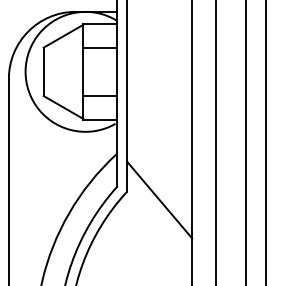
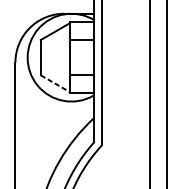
line: (63, 107) -> (55, 83), solid -> dashed
line: (159, 199) -> (125, 151), removed

